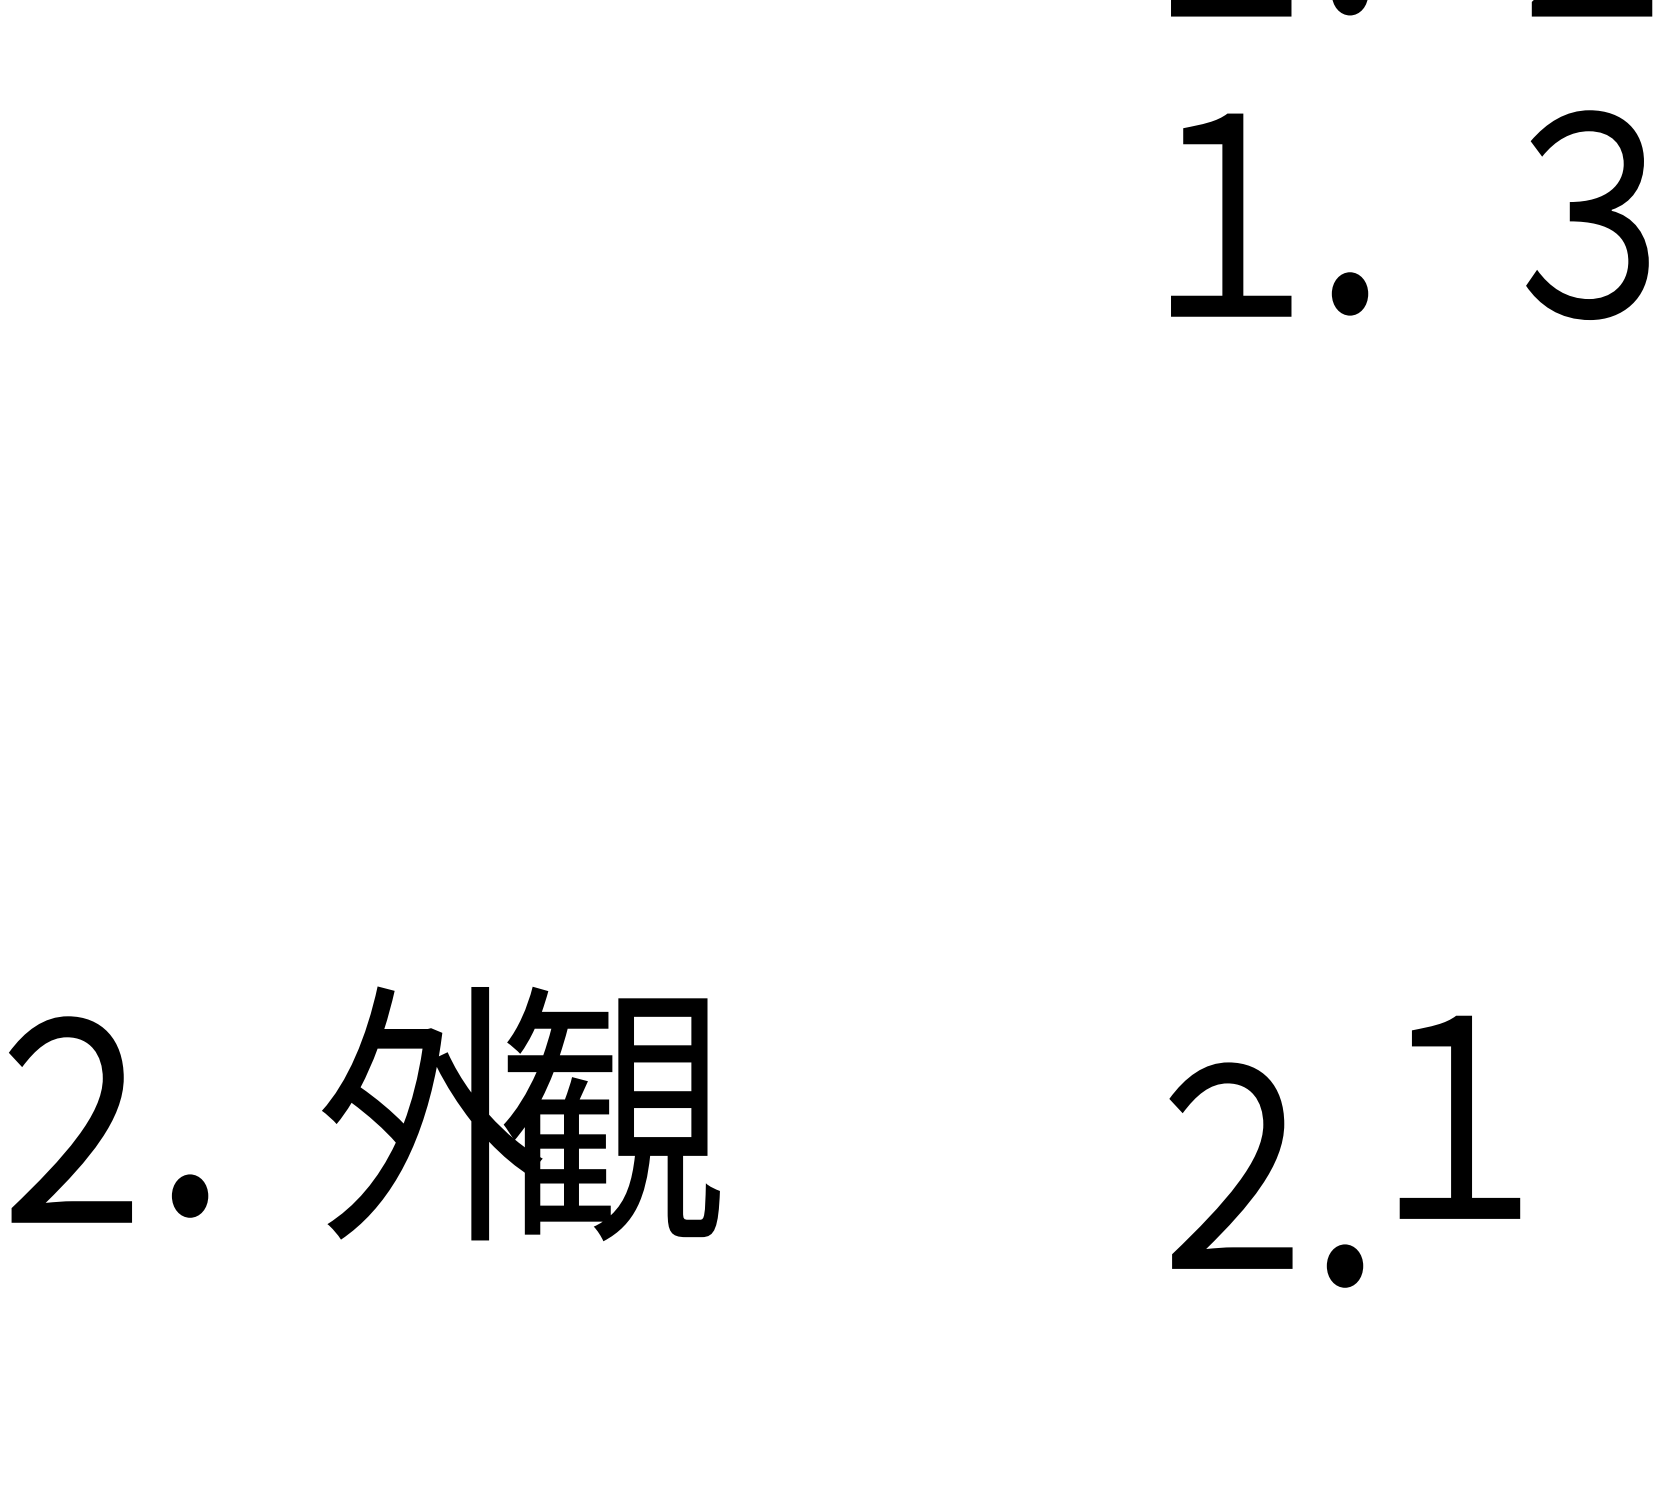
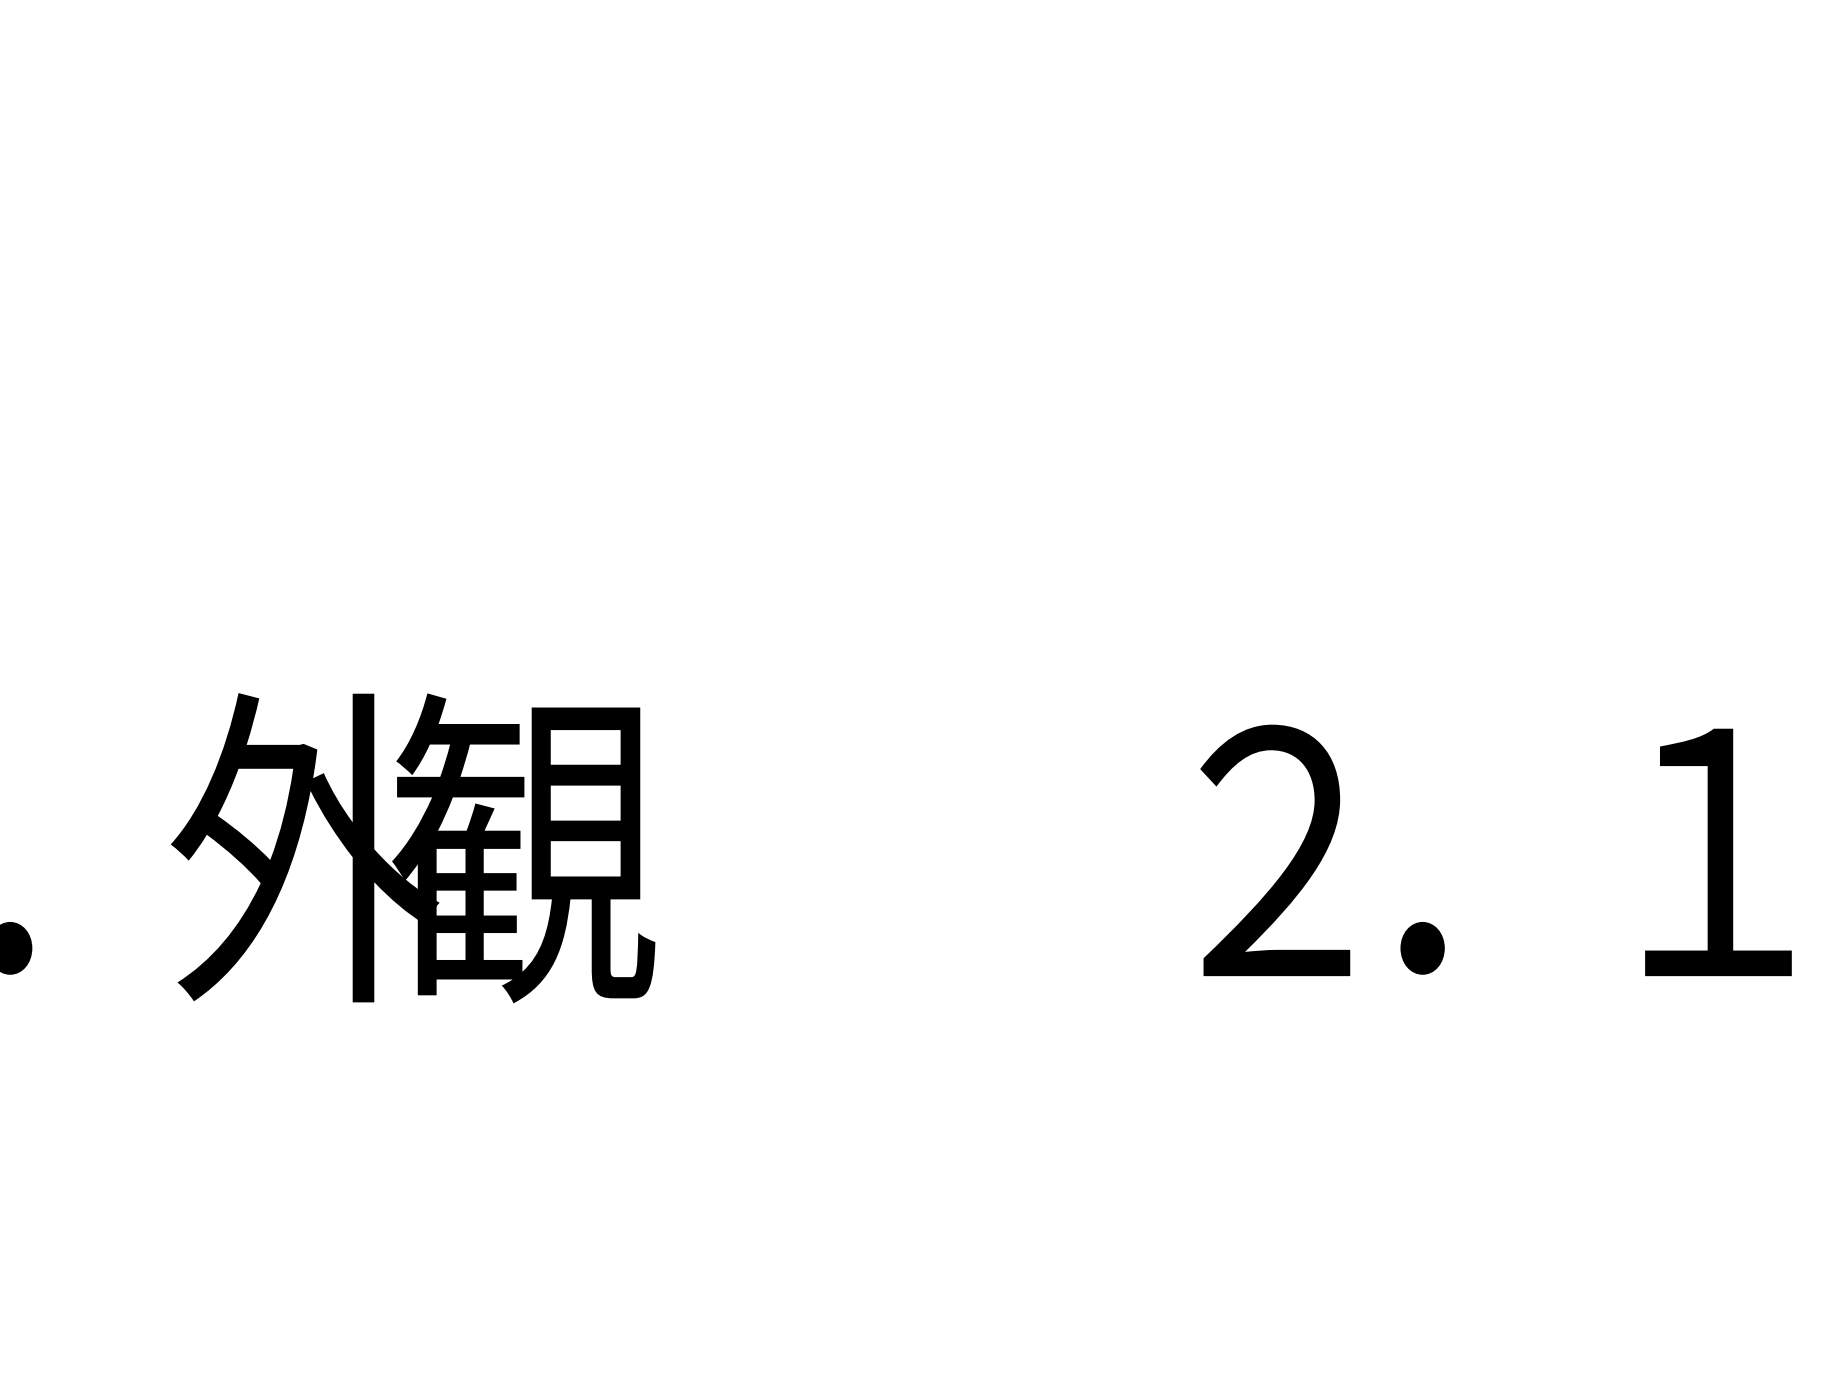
text: (1459, 1116) -> (1717, 851), moved
text: (1230, 1165) -> (1274, 850), moved
text: (1344, 1265) -> (1422, 947), moved

